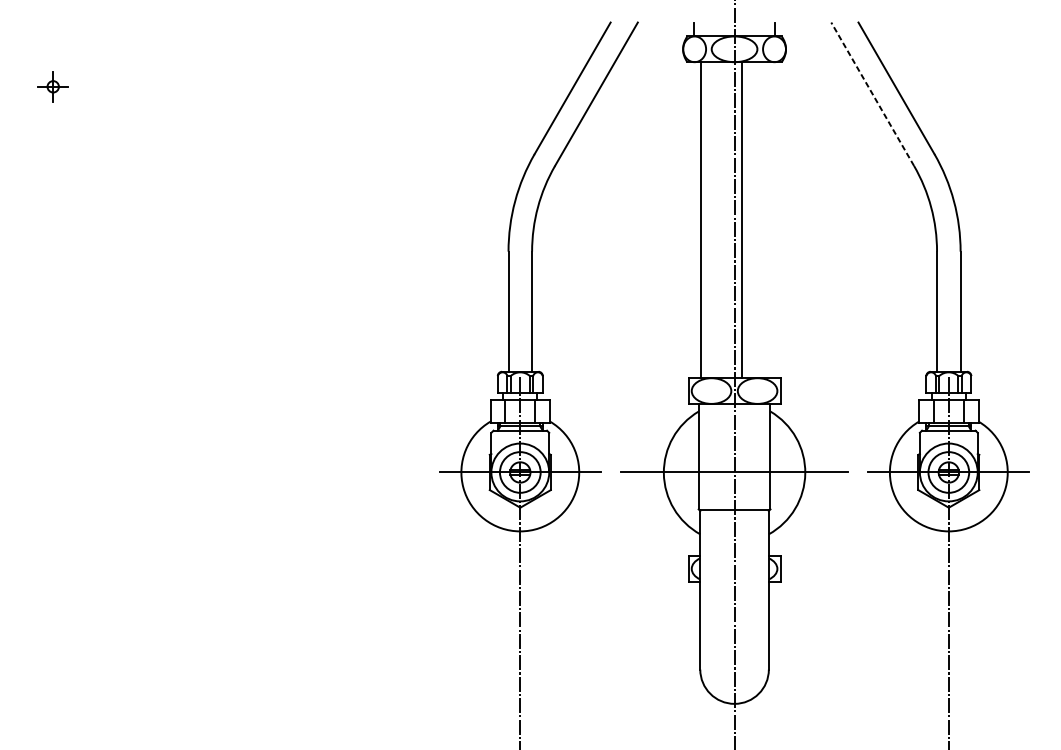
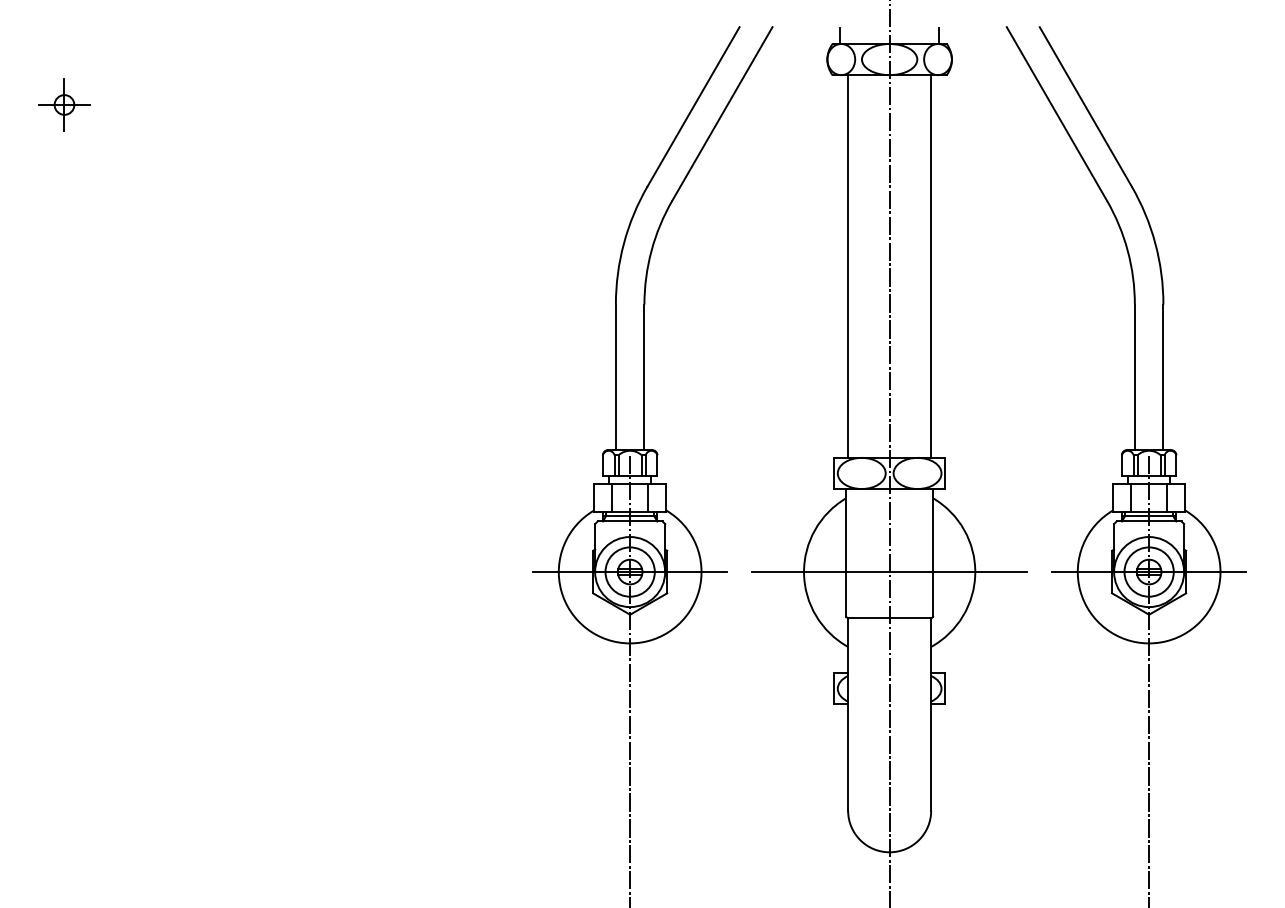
part: (53, 86) -> (64, 104), size x1.43
line: (872, 93) -> (1056, 113), dashed -> solid
line: (741, 220) -> (930, 266), moved

